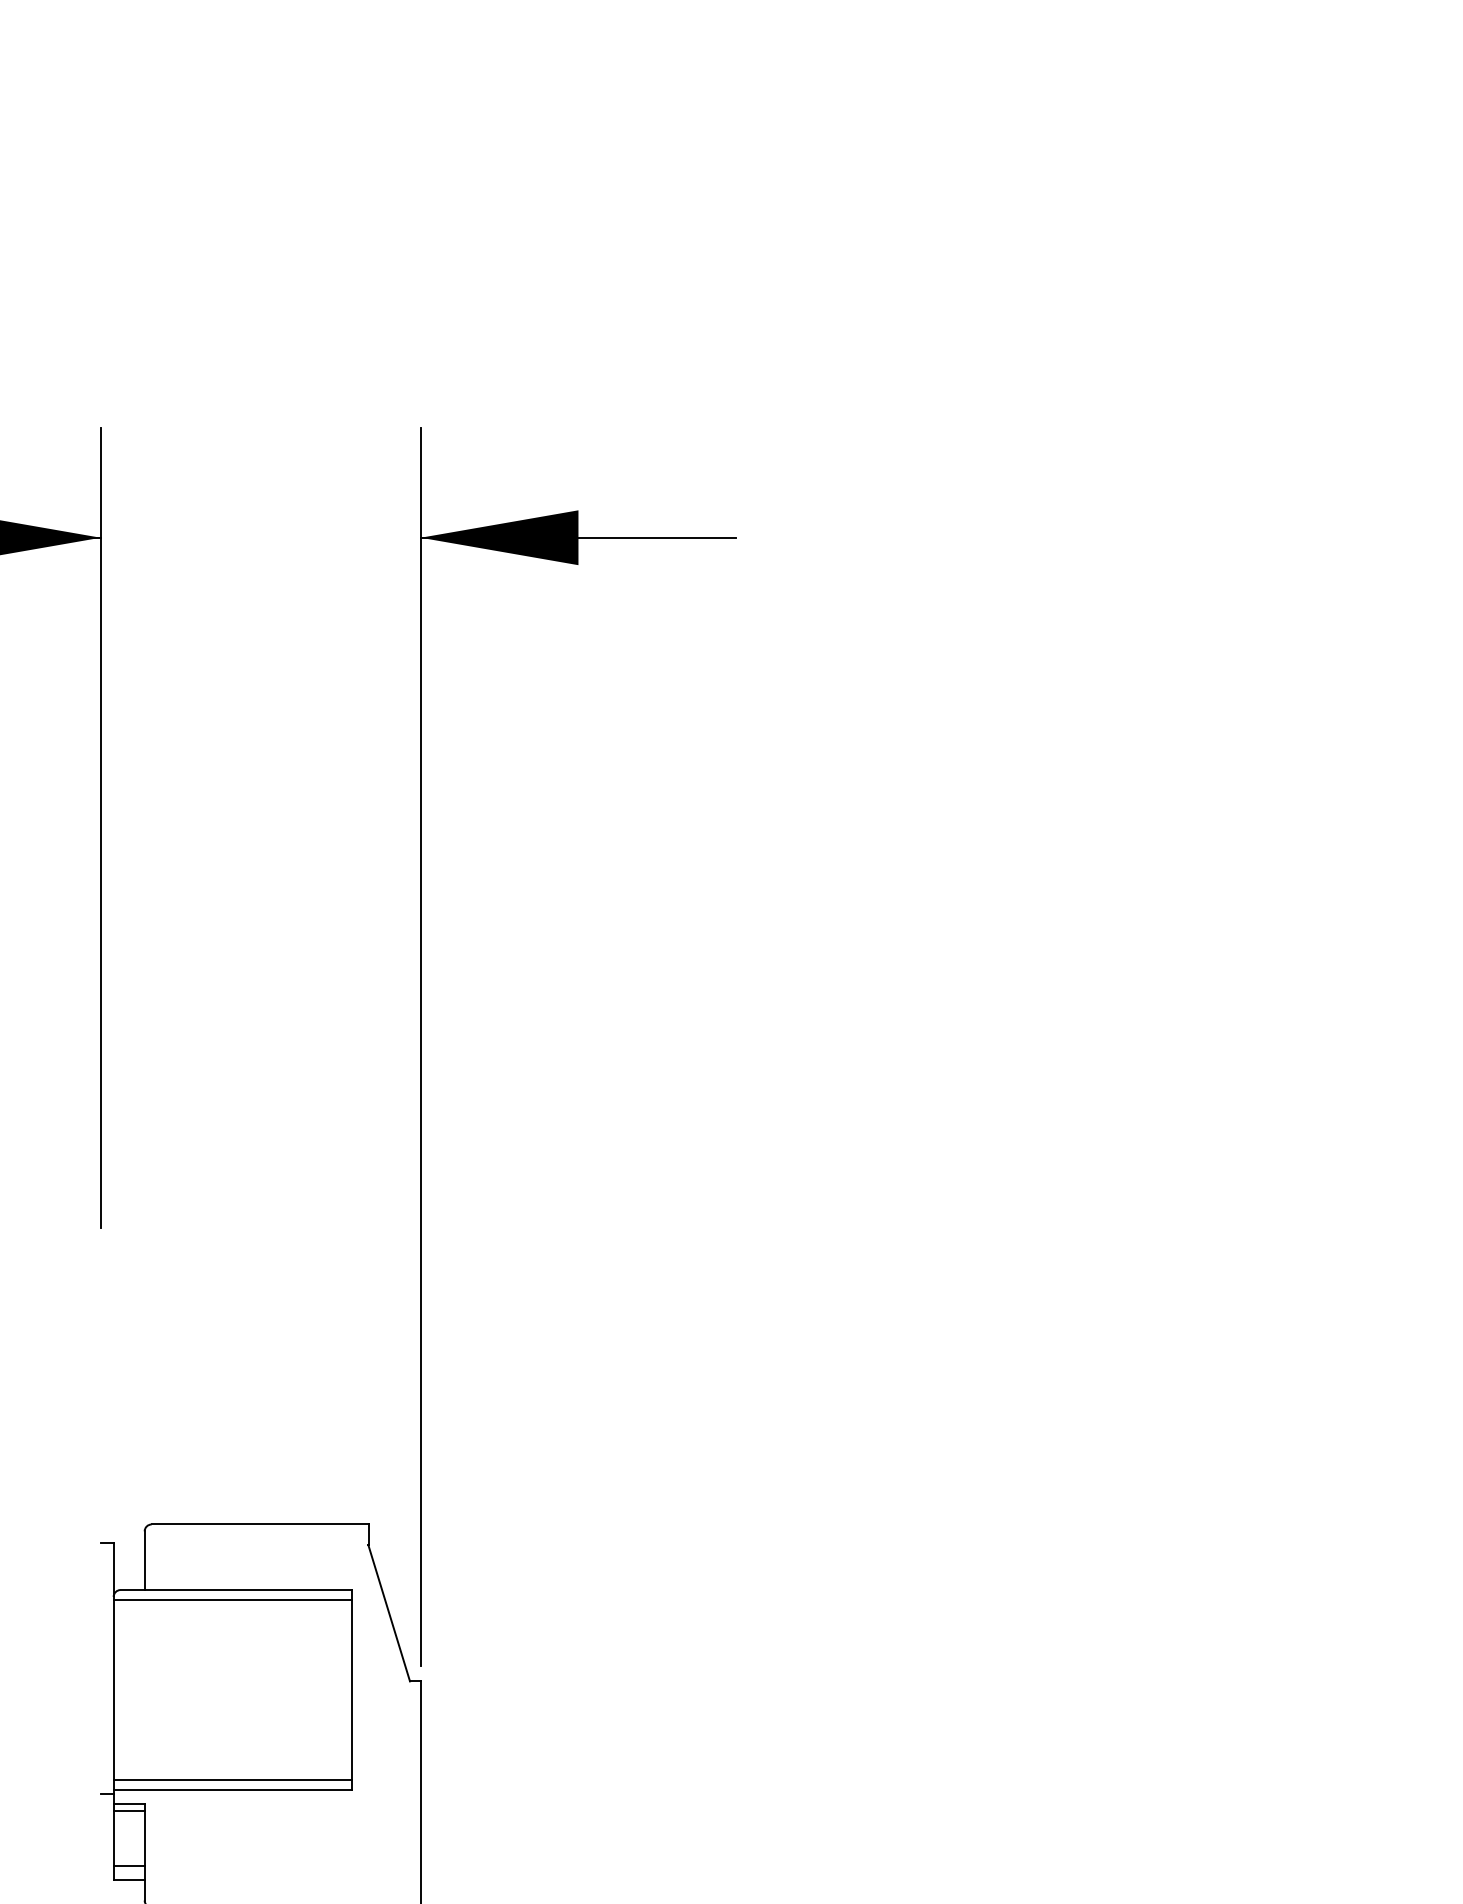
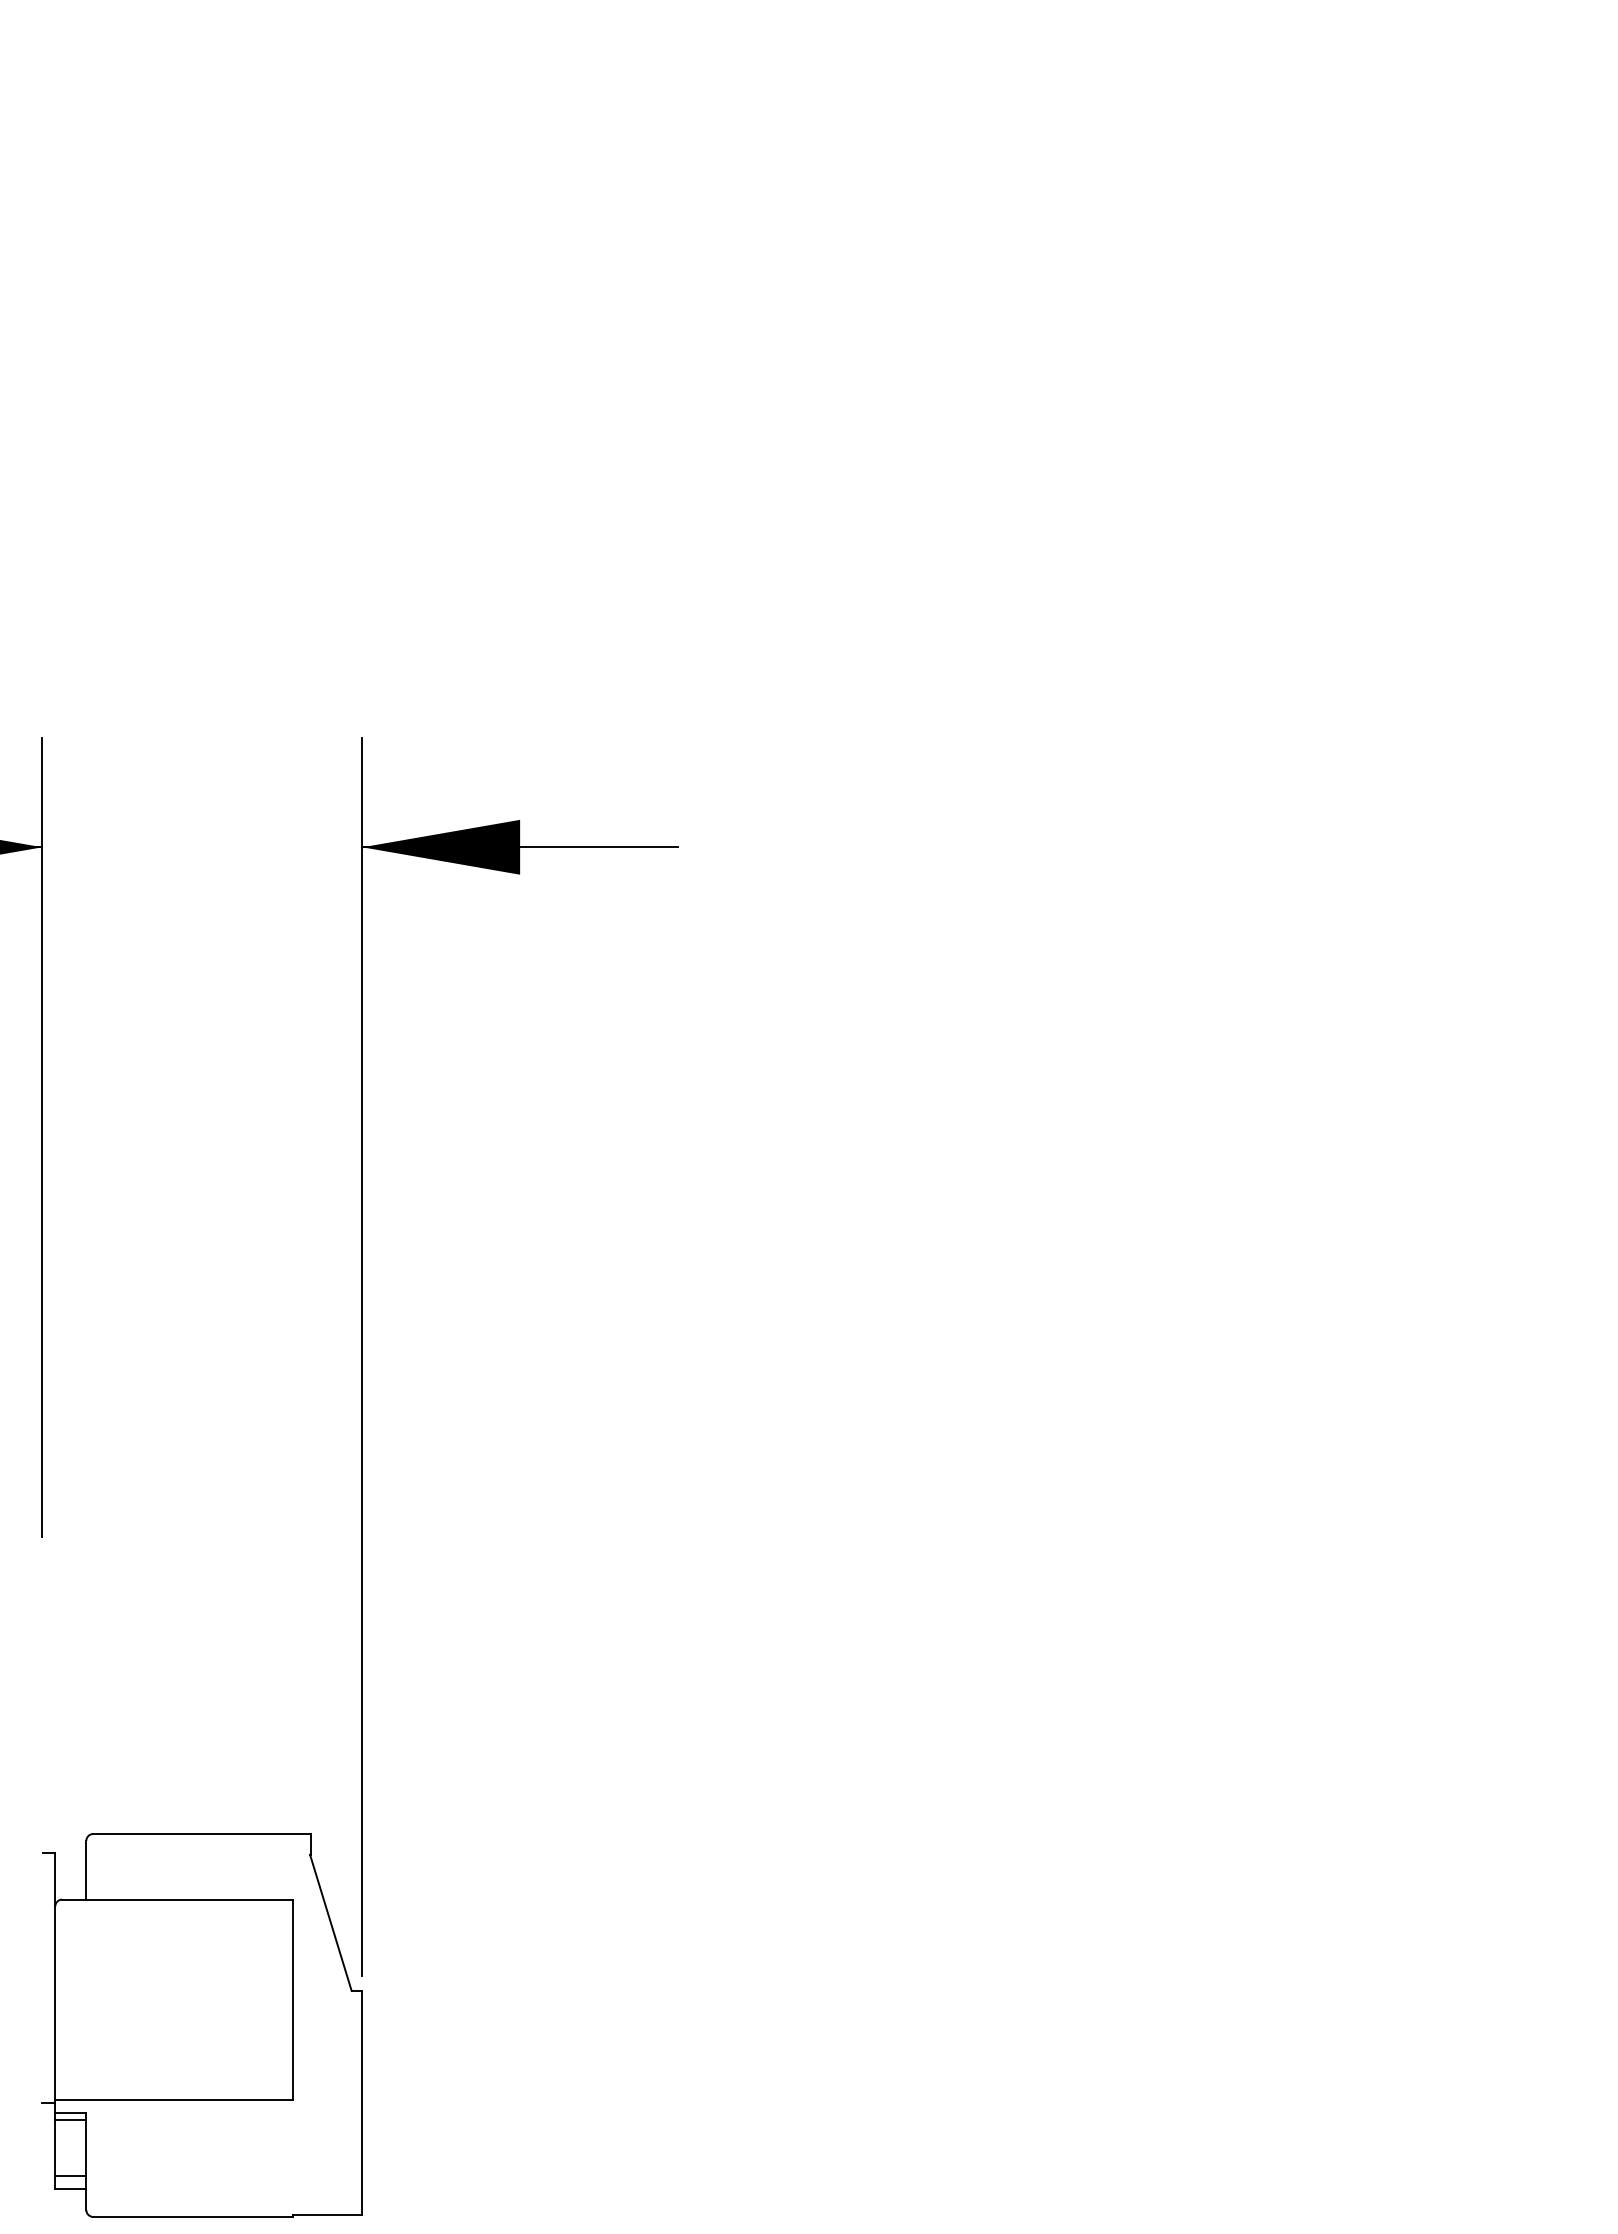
line: (232, 1599) -> (174, 1909), removed
line: (232, 1779) -> (174, 2089), removed

